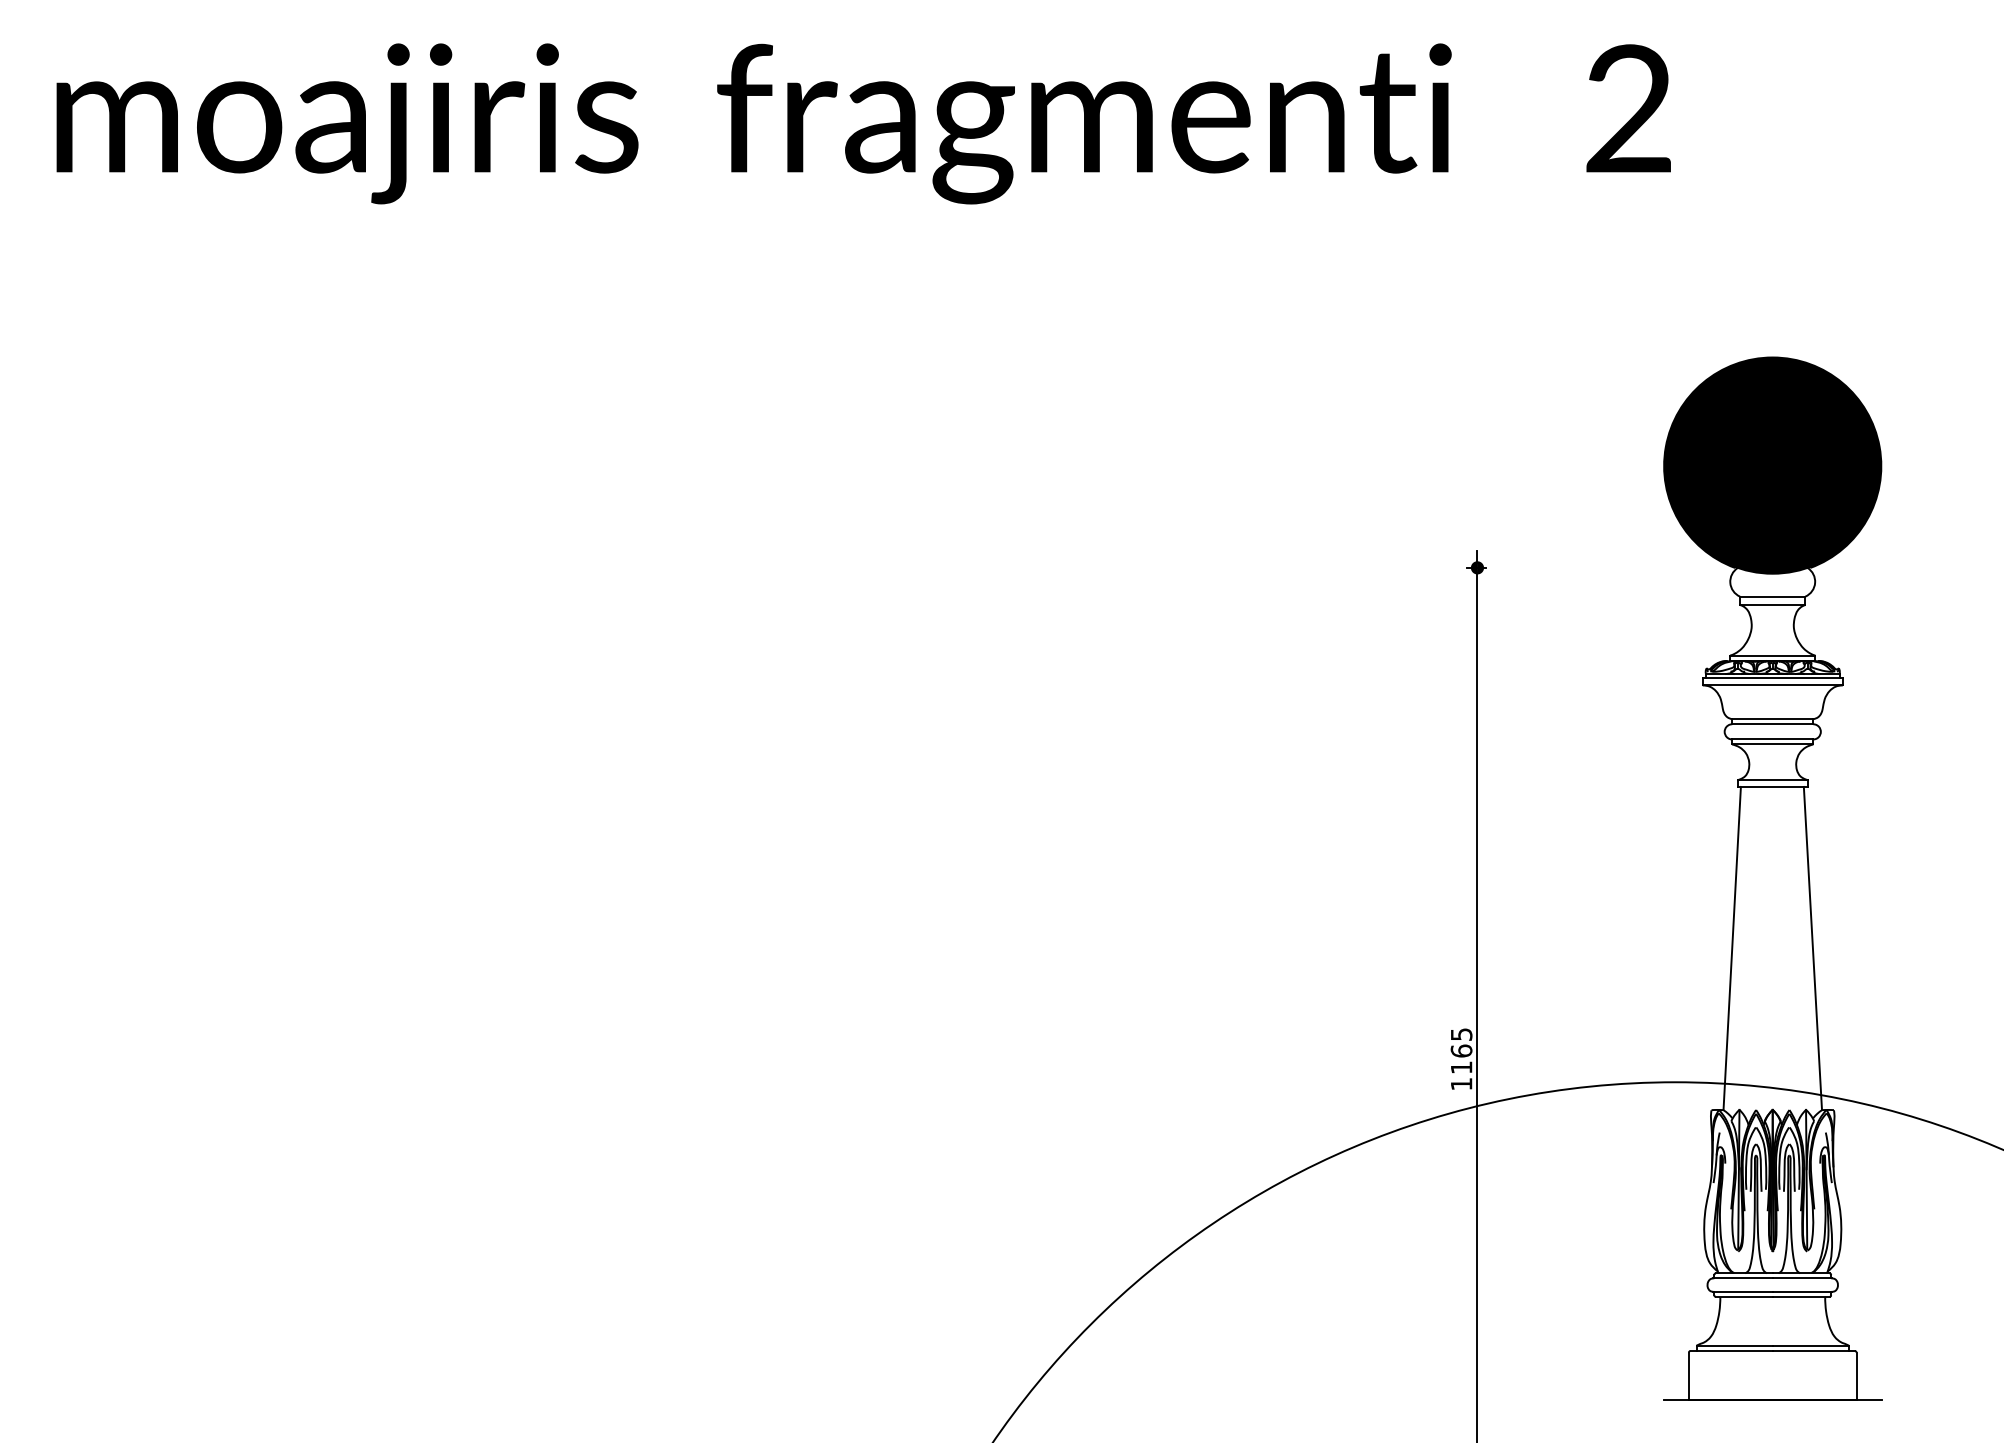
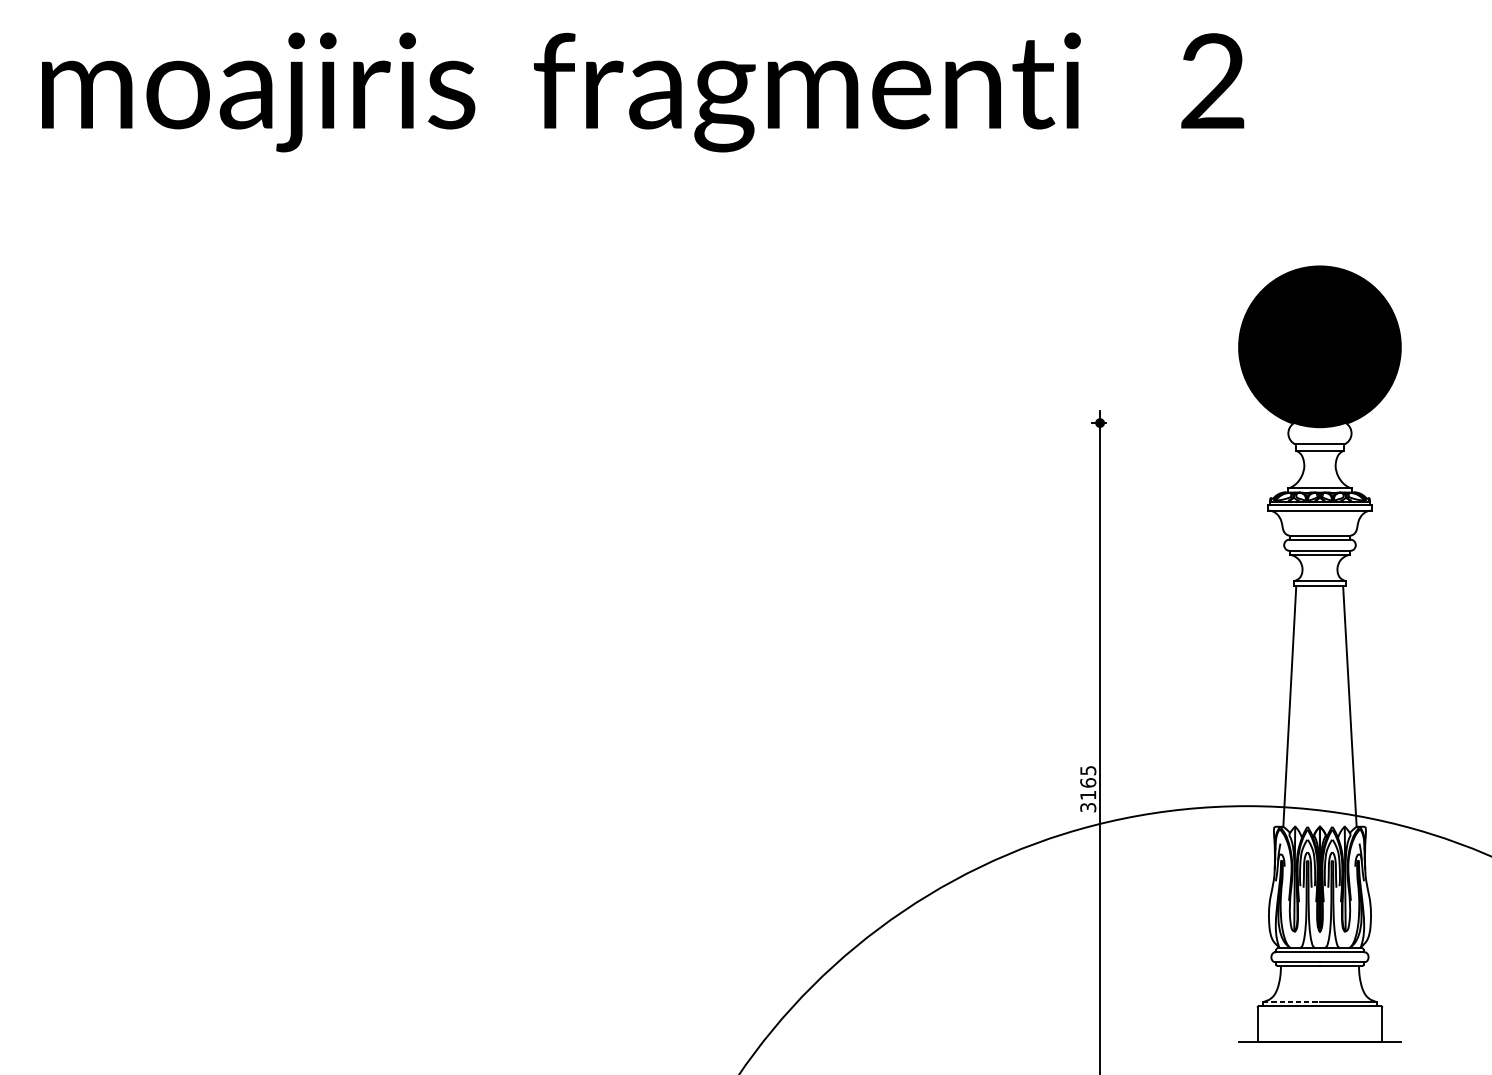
text: (1461, 1084) -> (1088, 807), 1165 -> 3165
line: (1735, 1345) -> (1292, 1002), solid -> dashed

